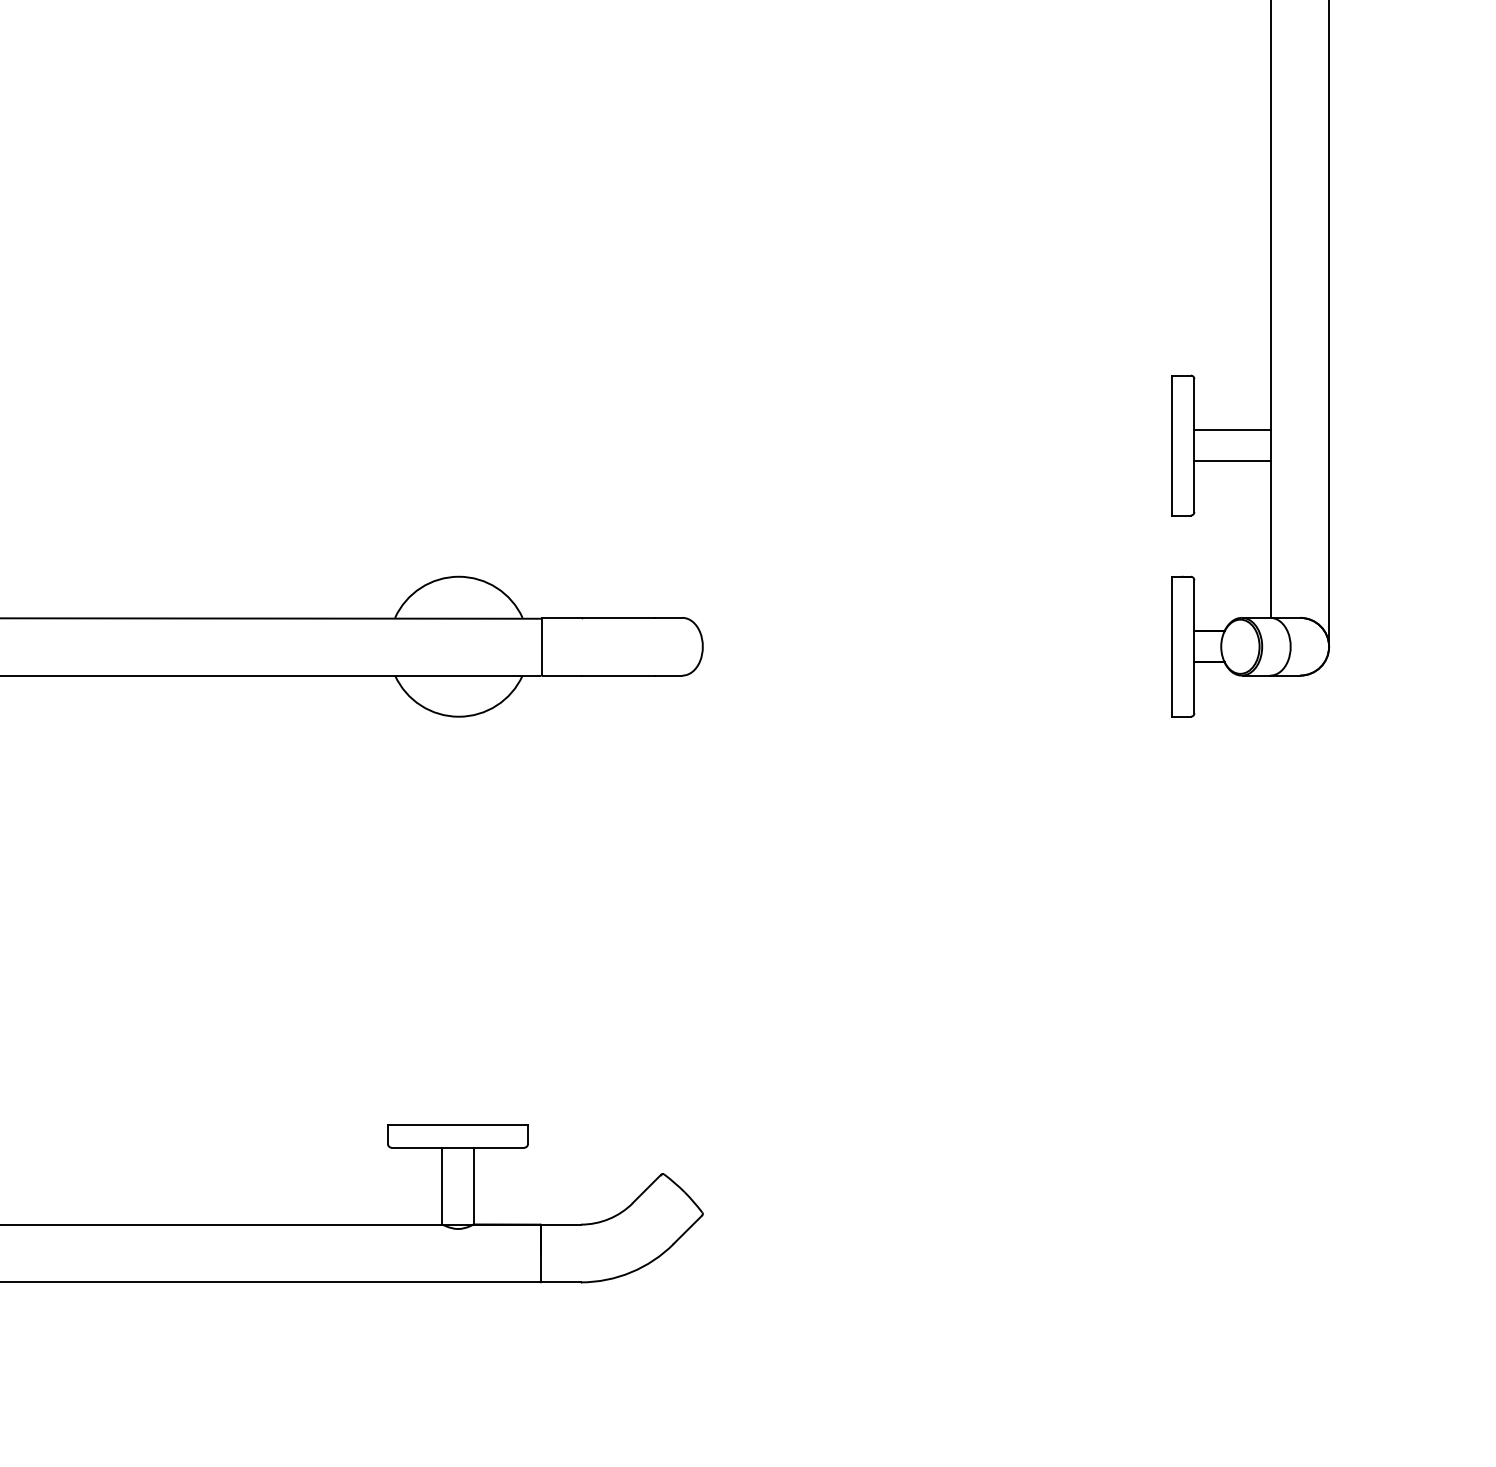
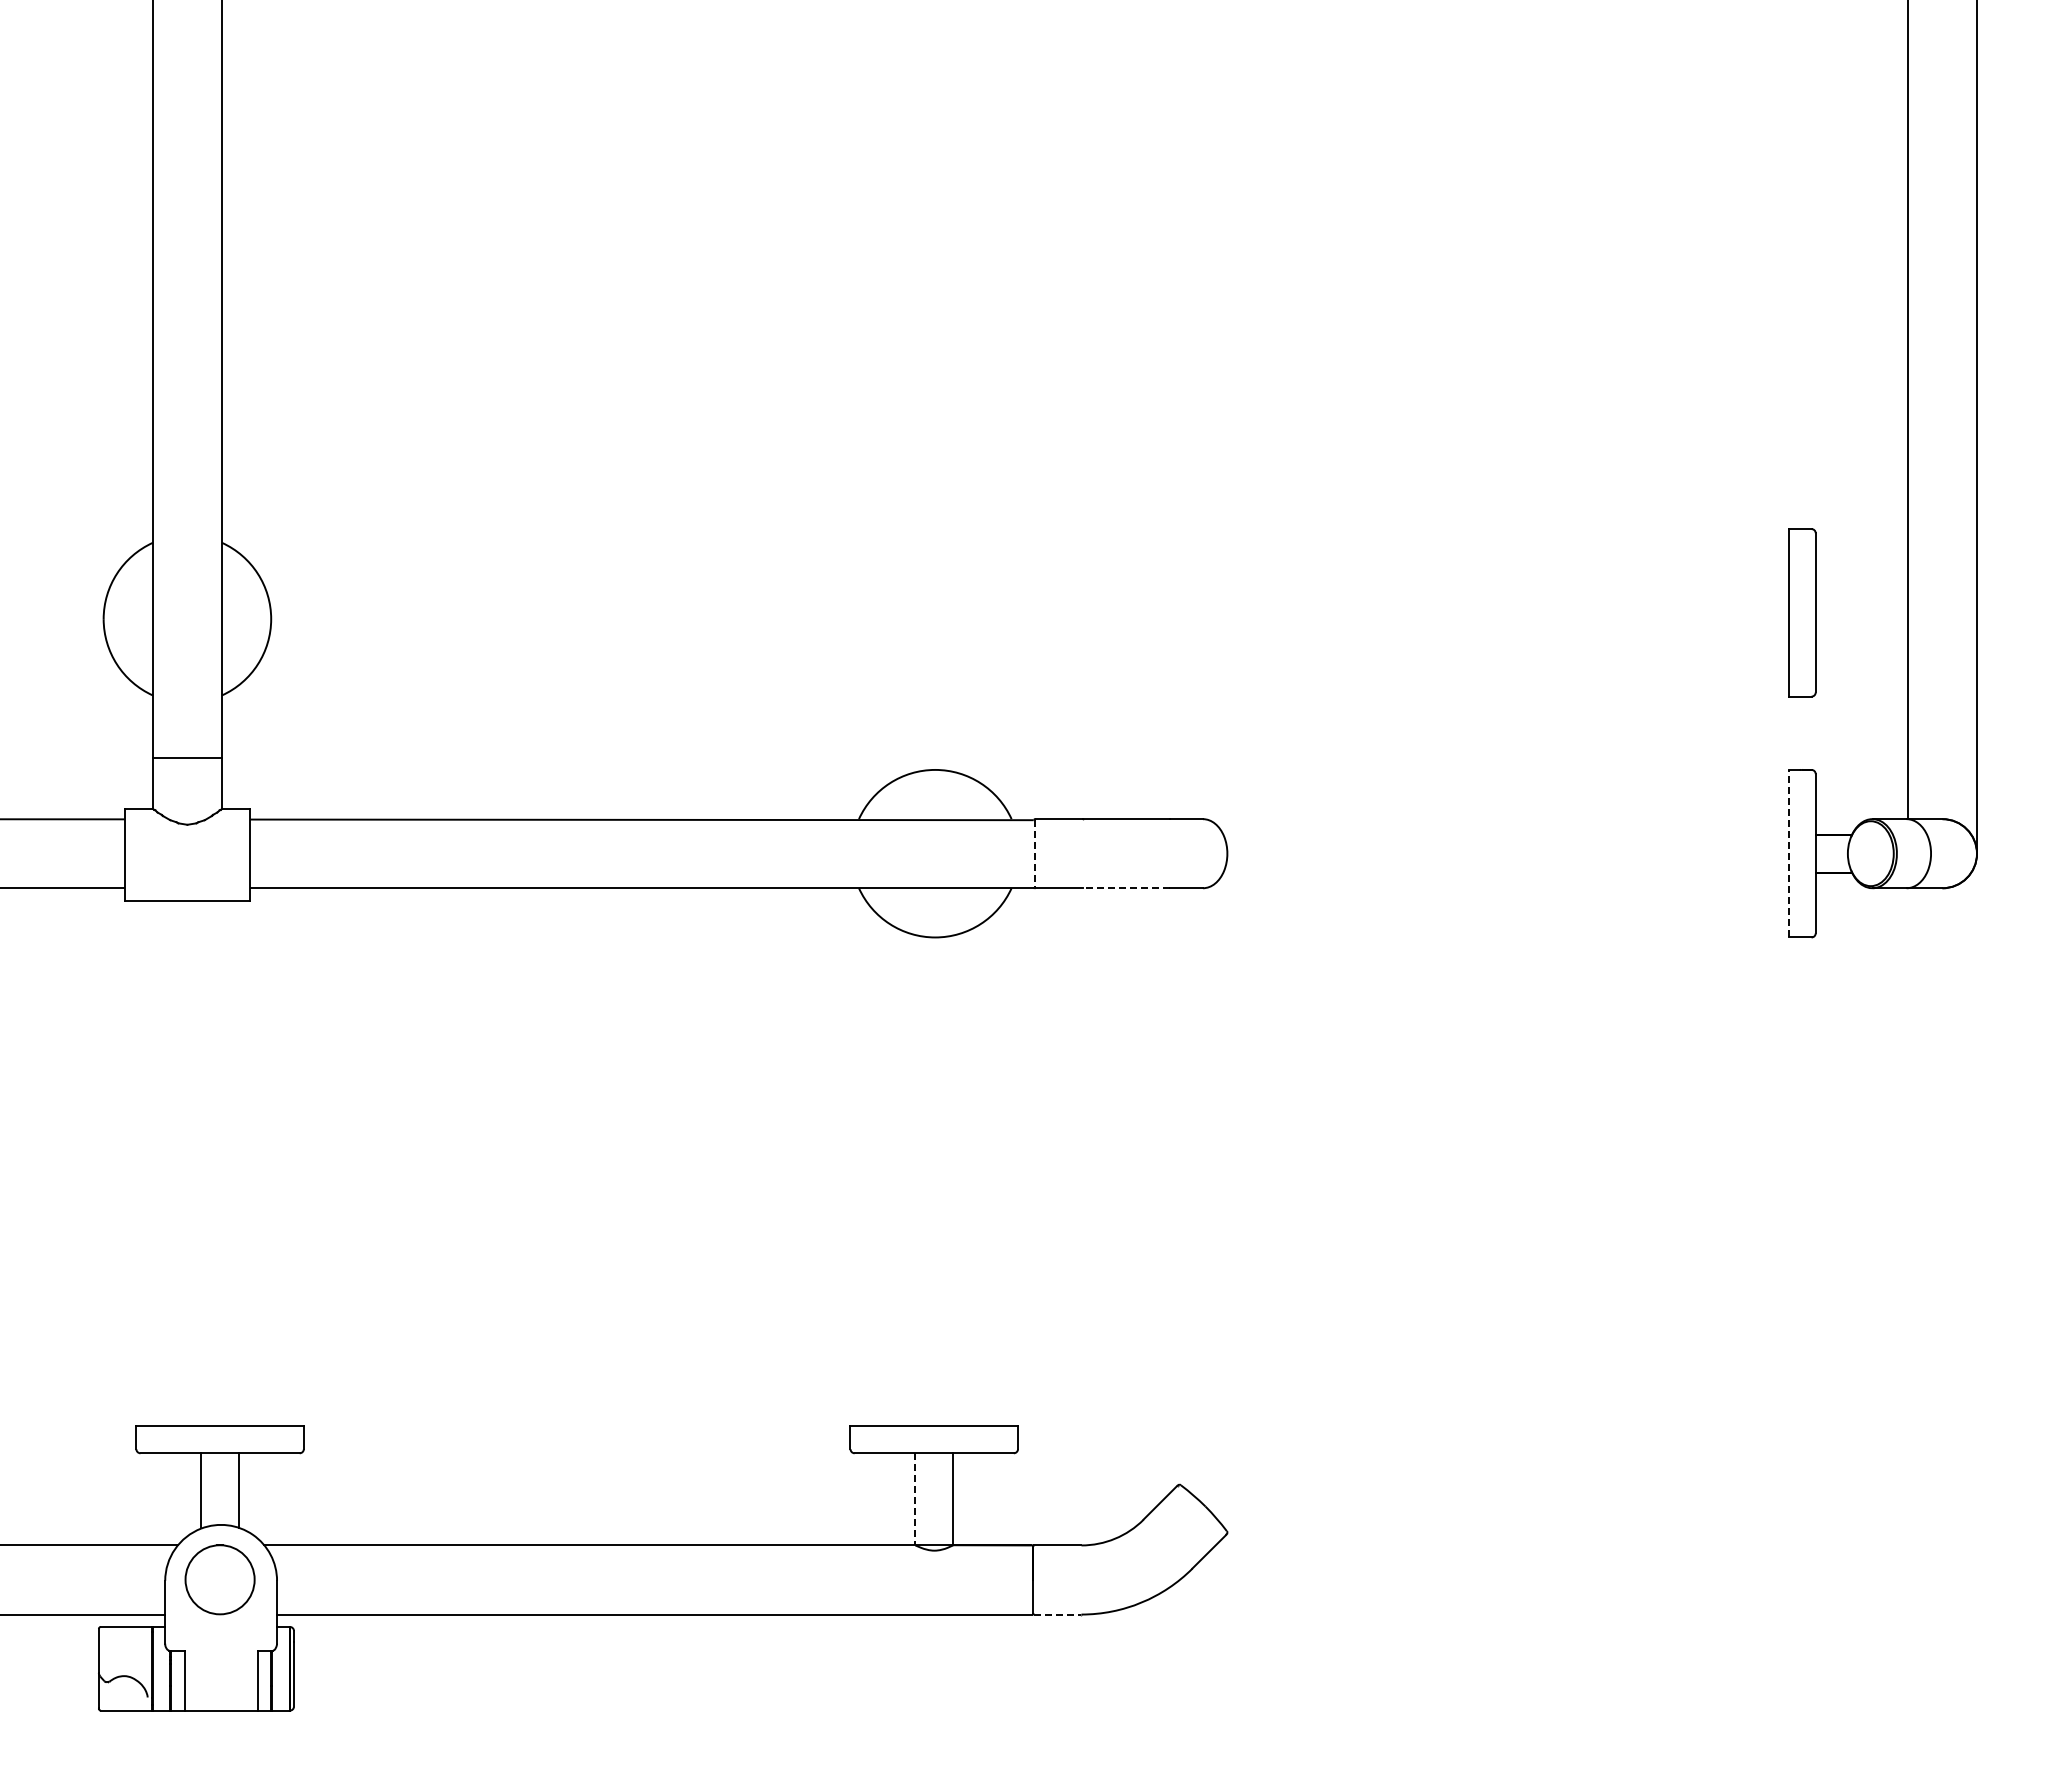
line: (1232, 430) -> (1861, 594), removed
line: (1232, 461) -> (1861, 631), removed
line: (541, 646) -> (1034, 853), solid -> dashed
line: (1171, 646) -> (1788, 853), solid -> dashed
line: (617, 675) -> (1125, 888), solid -> dashed
line: (442, 1186) -> (915, 1499), solid -> dashed
line: (560, 1282) -> (1057, 1614), solid -> dashed

